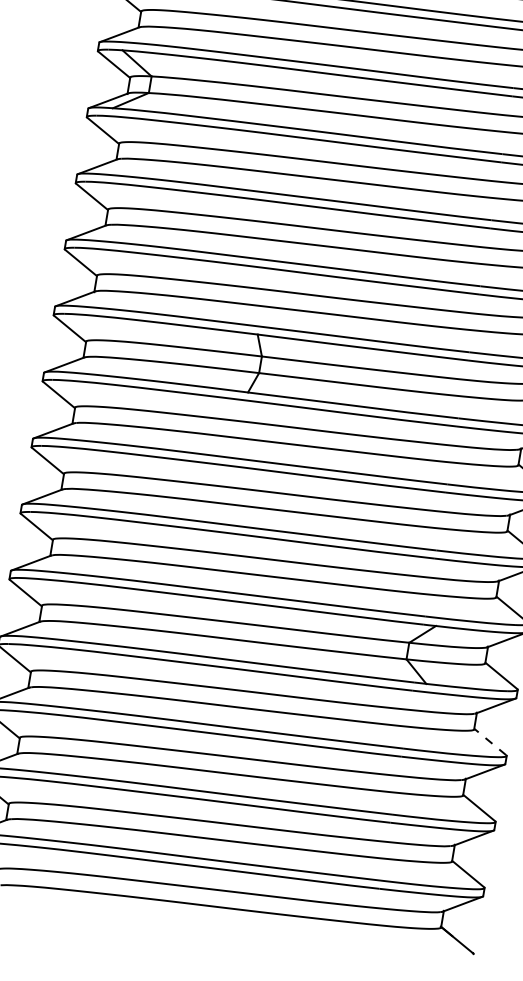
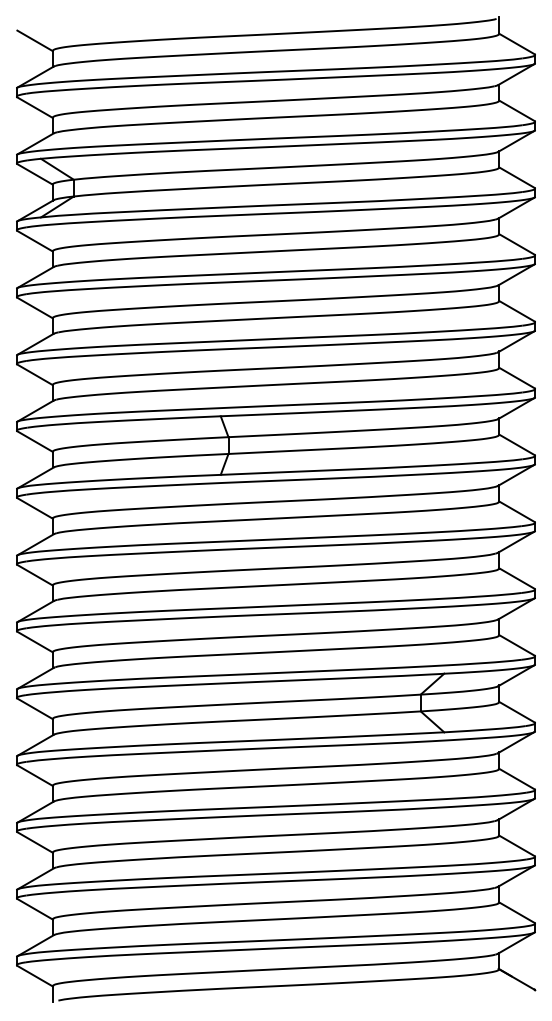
line: (490, 741) -> (516, 778), dashed -> solid

